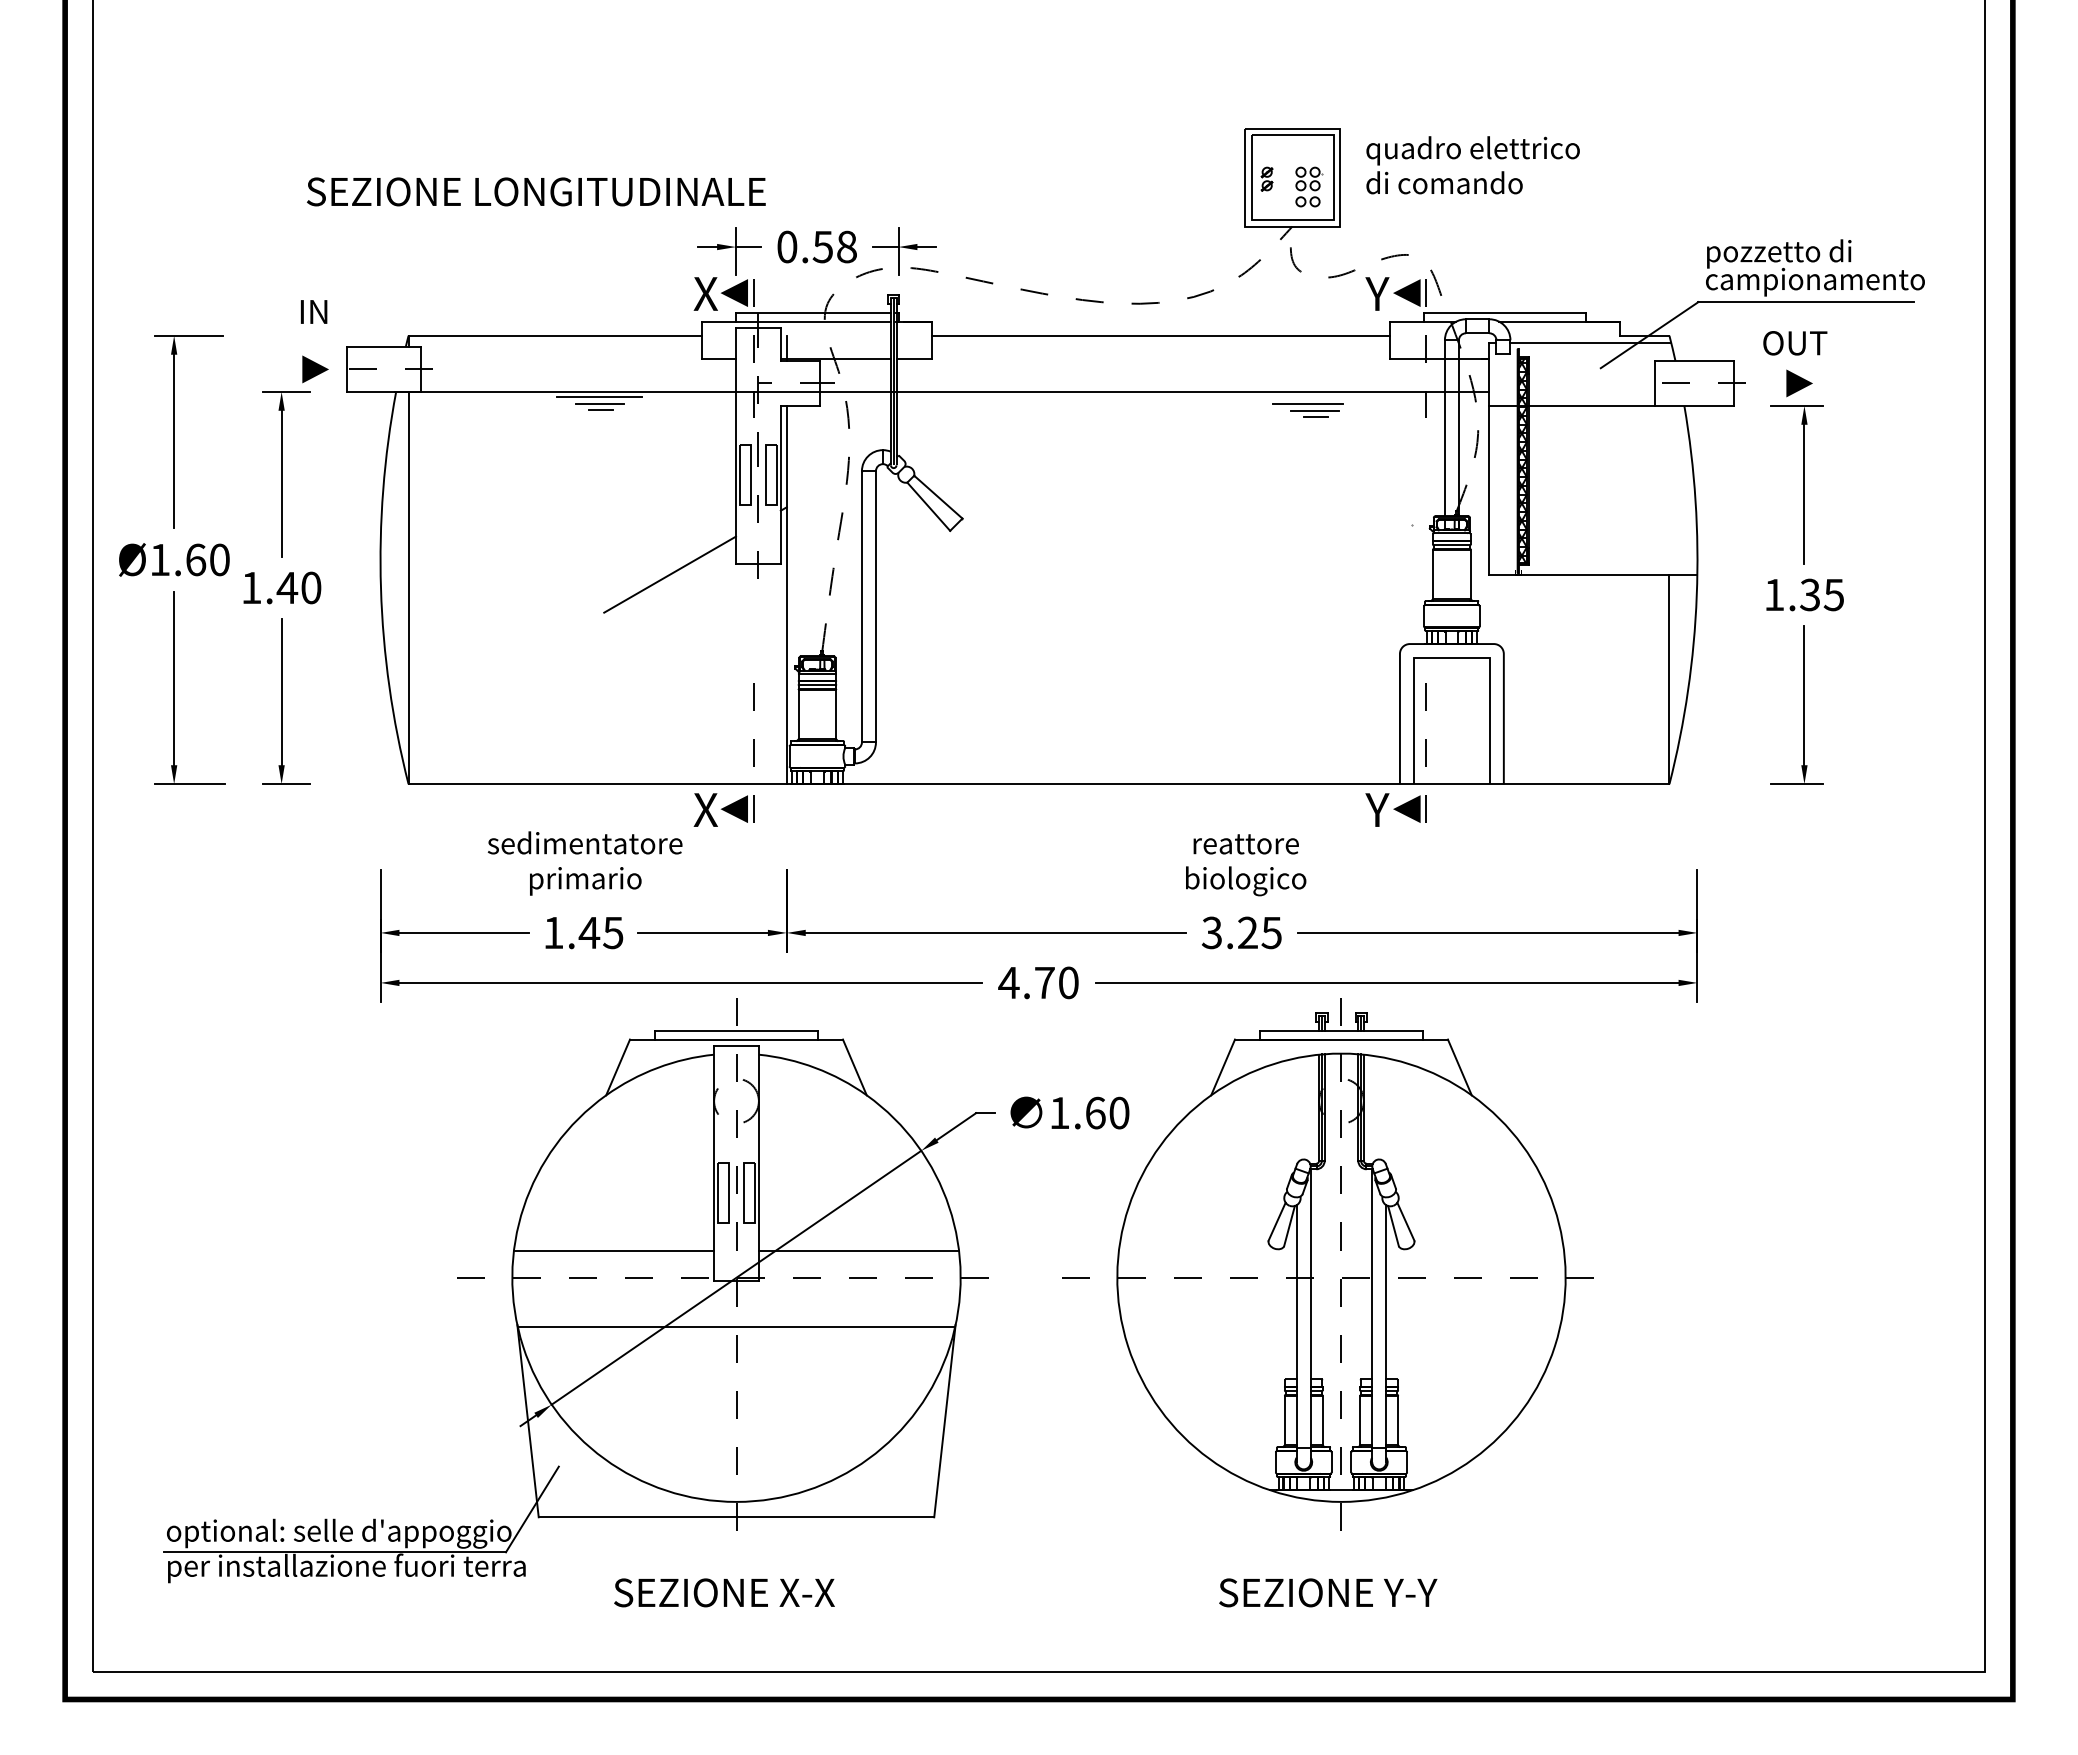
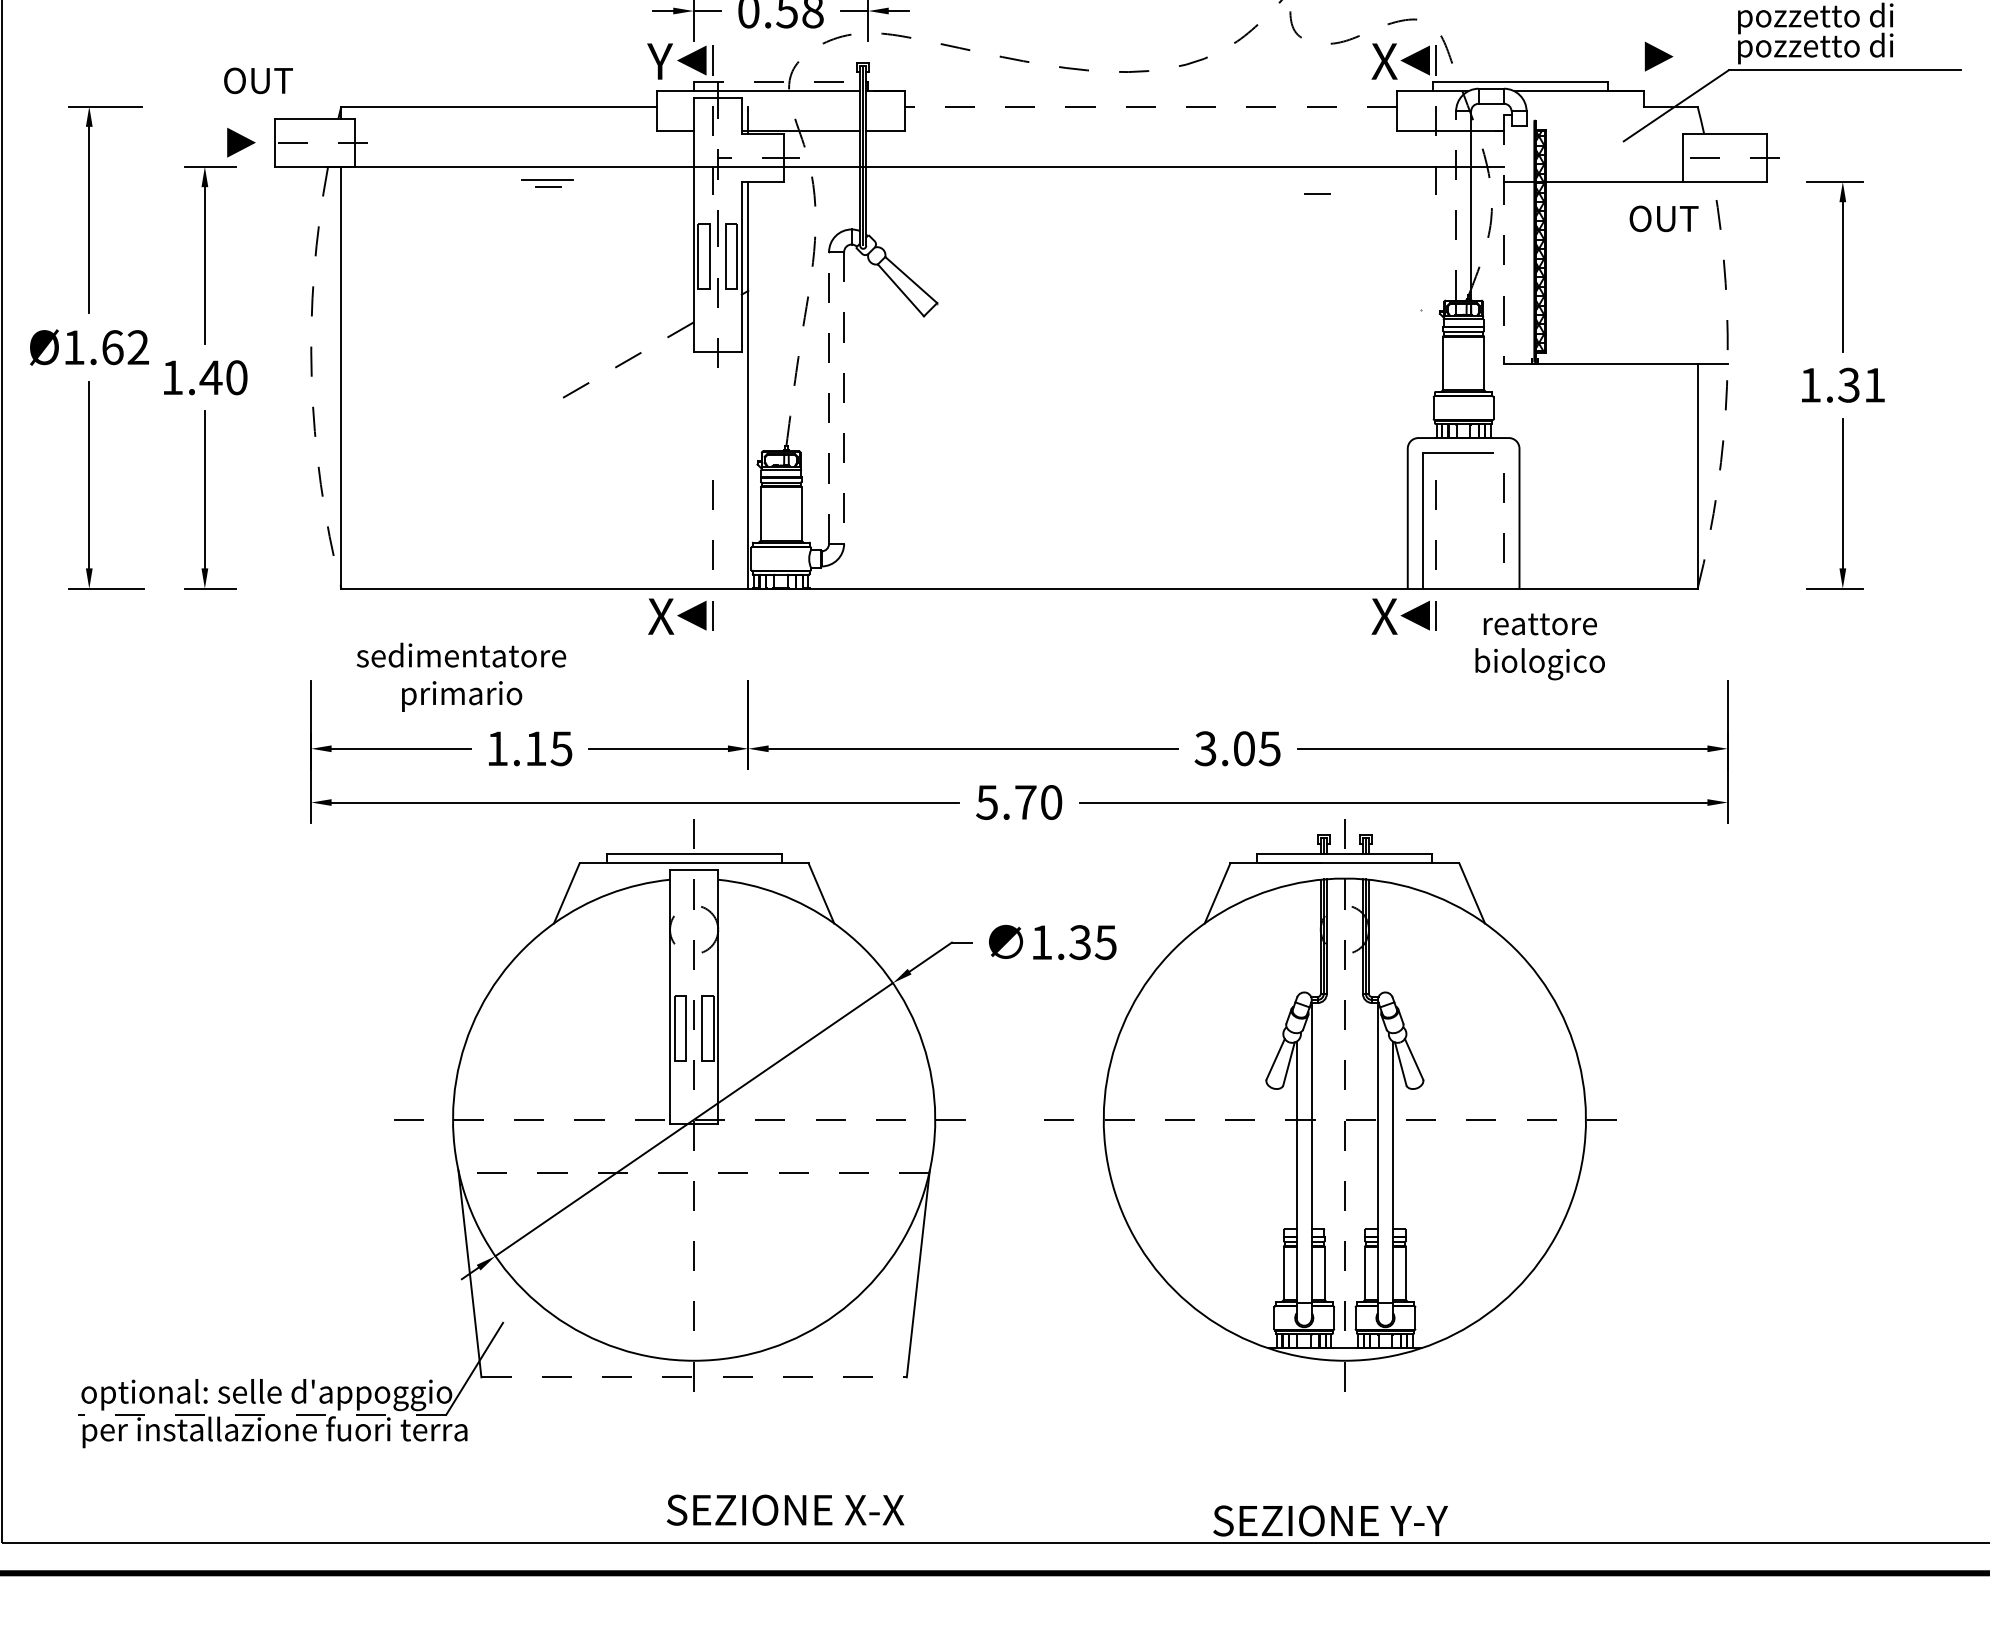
text: (1815, 281) -> (1854, 48), campionamento -> pozzetto di
text: (704, 293) -> (659, 60), X -> Y
text: (1377, 293) -> (1383, 60), Y -> X
text: (331, 311) -> (258, 80), IN -> OUT
line: (813, 313) -> (776, 82), solid -> dashed
line: (1161, 335) -> (1151, 106), solid -> dashed
line: (1590, 343) -> (1612, 114), removed
text: (1795, 343) -> (1664, 219), moved
line: (1799, 383) -> (1658, 56), moved
line: (599, 397) -> (546, 172), removed
line: (1307, 404) -> (1308, 180), removed
line: (1315, 411) -> (1316, 187), removed
line: (1444, 428) -> (1455, 206), solid -> dashed
line: (1489, 459) -> (1504, 239), solid -> dashed
text: (219, 559) -> (138, 347), Ø1.60 -> Ø1.62
line: (669, 574) -> (622, 363), solid -> dashed
arc: (380, 588) -> (311, 378), solid -> dashed
arc: (1696, 595) -> (1726, 385), solid -> dashed
text: (1833, 595) -> (1874, 385), 1.35 -> 1.31
line: (861, 606) -> (828, 397), solid -> dashed
line: (875, 606) -> (843, 397), solid -> dashed
line: (1489, 701) -> (1504, 499), solid -> dashed
text: (1377, 809) -> (1383, 616), Y -> X
text: (584, 863) -> (460, 677), moved
text: (1246, 865) -> (1540, 647), moved
text: (589, 932) -> (536, 748), 1.45 -> 1.15
text: (1247, 932) -> (1243, 748), 3.25 -> 3.05
text: (1008, 983) -> (986, 803), 4.70 -> 5.70
text: (1107, 1112) -> (1093, 941), 1.60 -> 1.35
line: (613, 1250) -> (561, 1090), removed
line: (858, 1250) -> (825, 1090), removed
line: (736, 1327) -> (694, 1173), solid -> dashed
line: (736, 1517) -> (694, 1377), solid -> dashed
line: (334, 1552) -> (261, 1415), solid -> dashed
text: (724, 1592) -> (785, 1509), moved
text: (1328, 1592) -> (1330, 1520), moved

